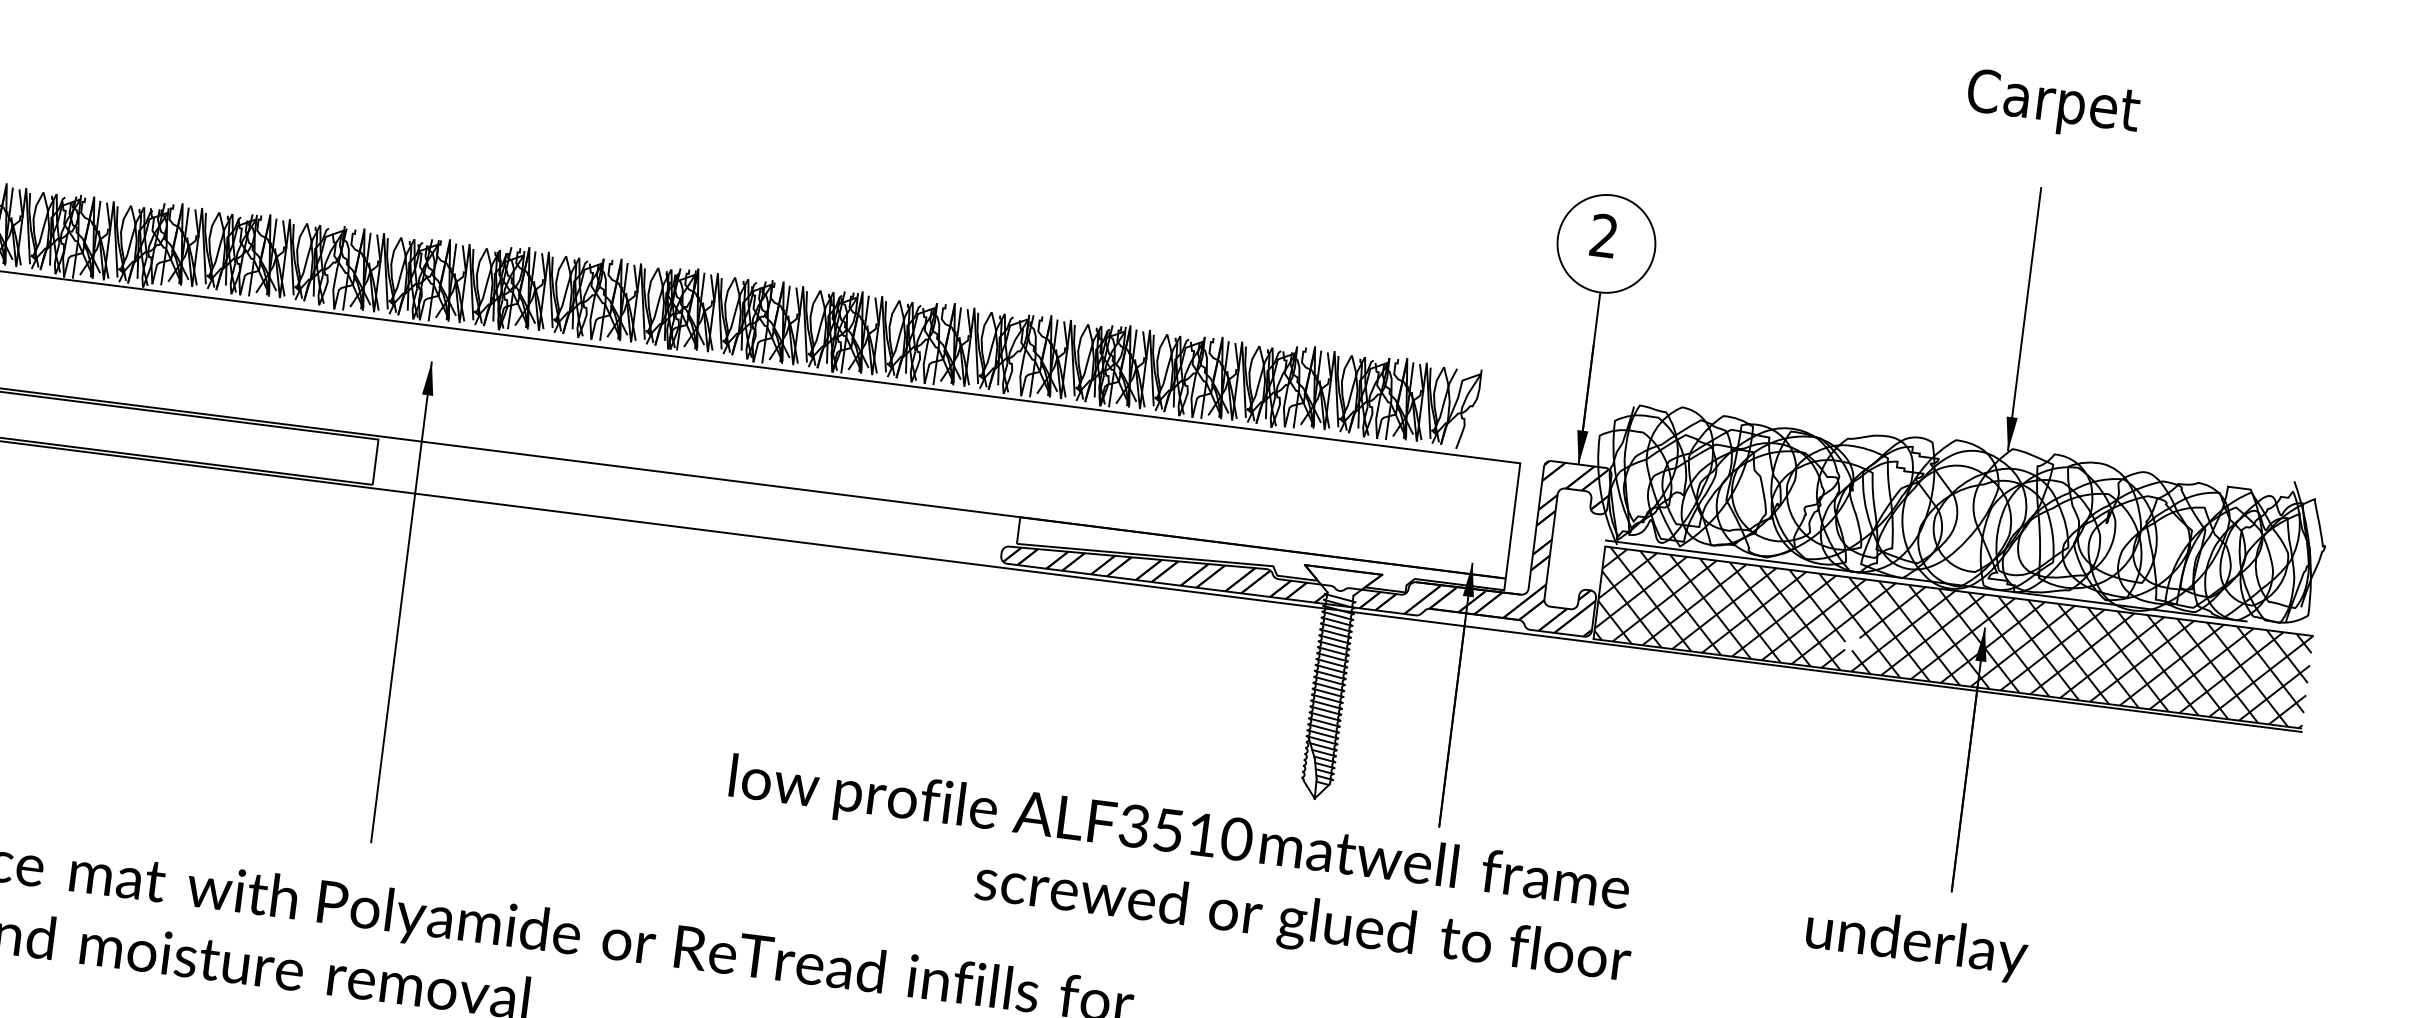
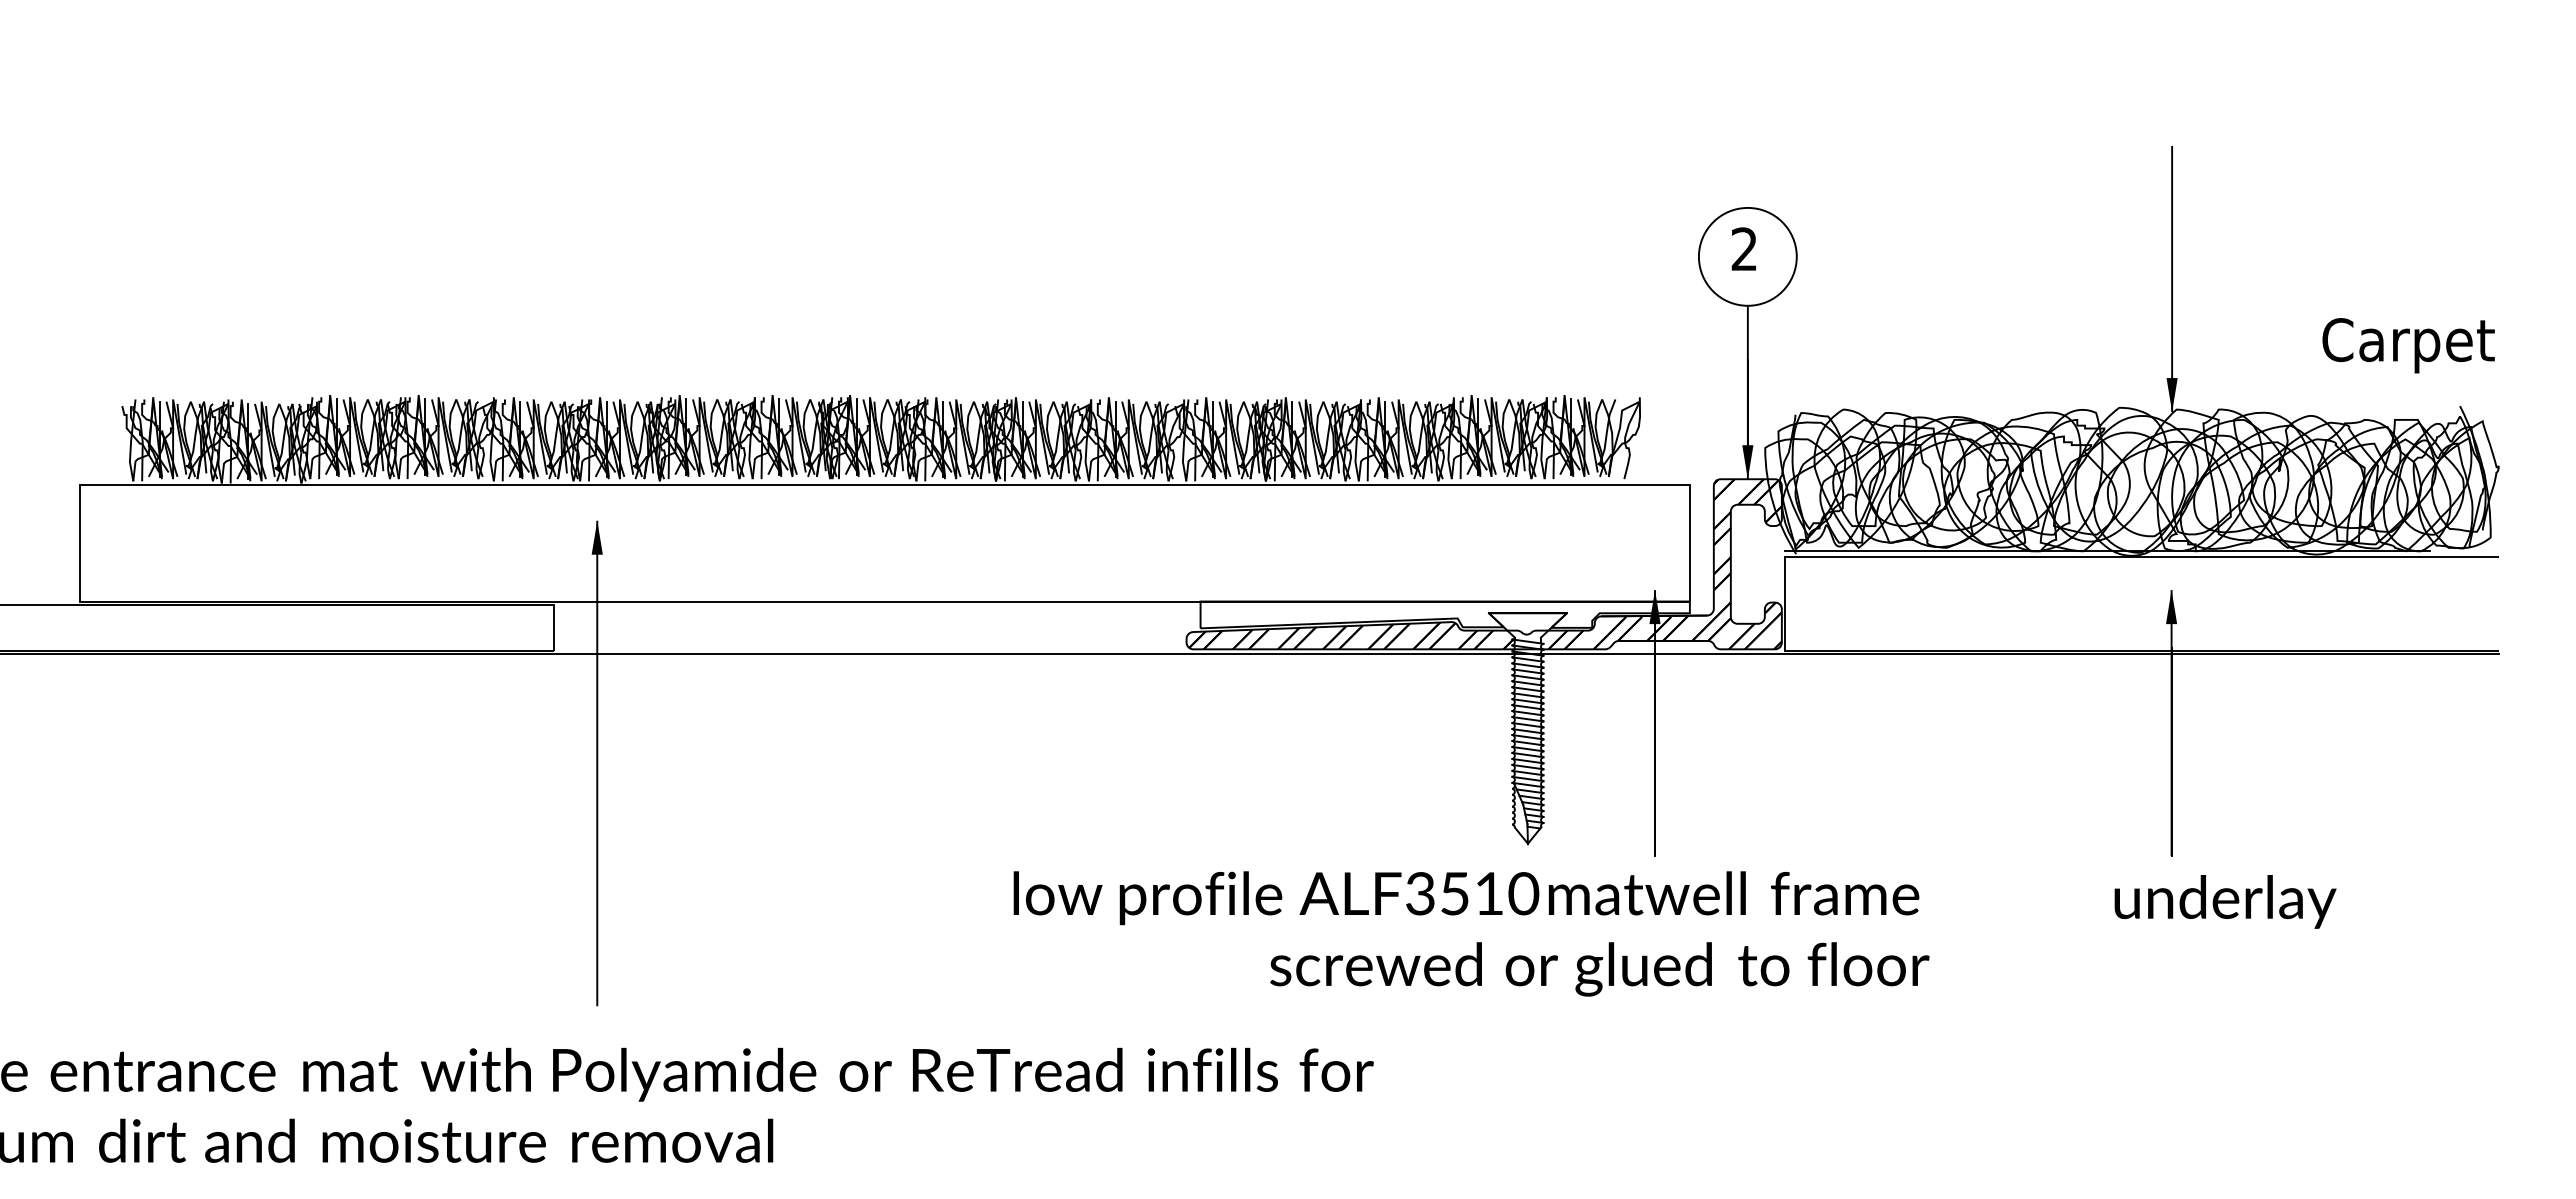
text: (2052, 105) -> (2408, 345), moved
hatch: (1953, 637) -> (2141, 603), removed
text: (1180, 872) -> (1471, 933), moved
text: (1916, 943) -> (2225, 901), moved

